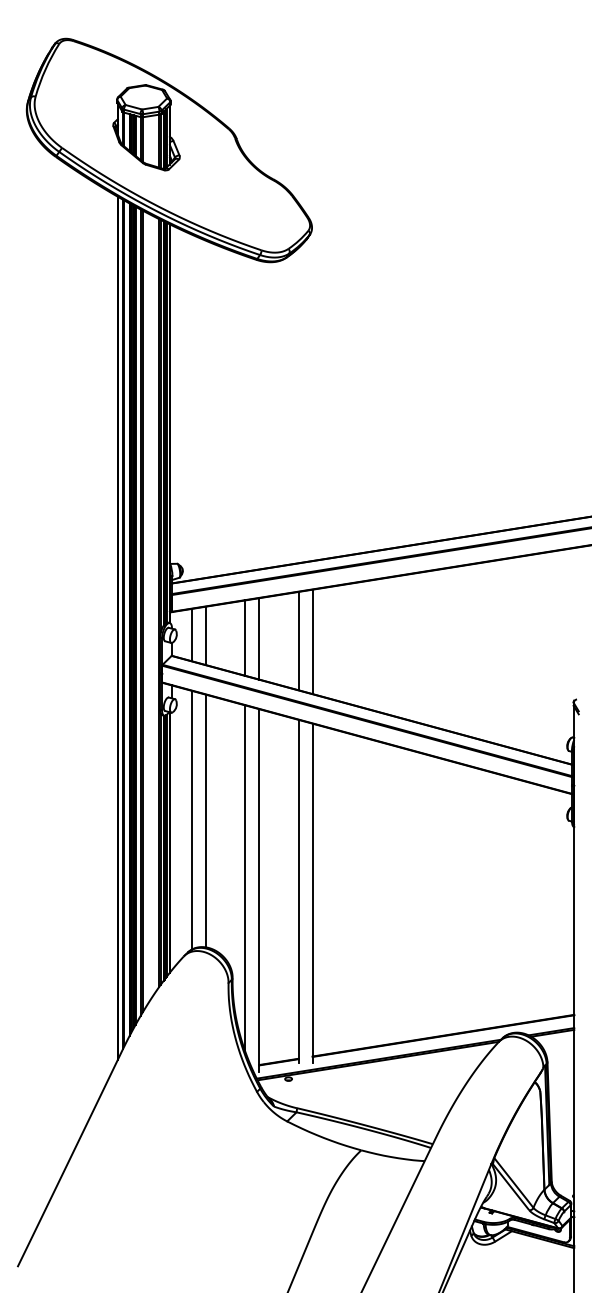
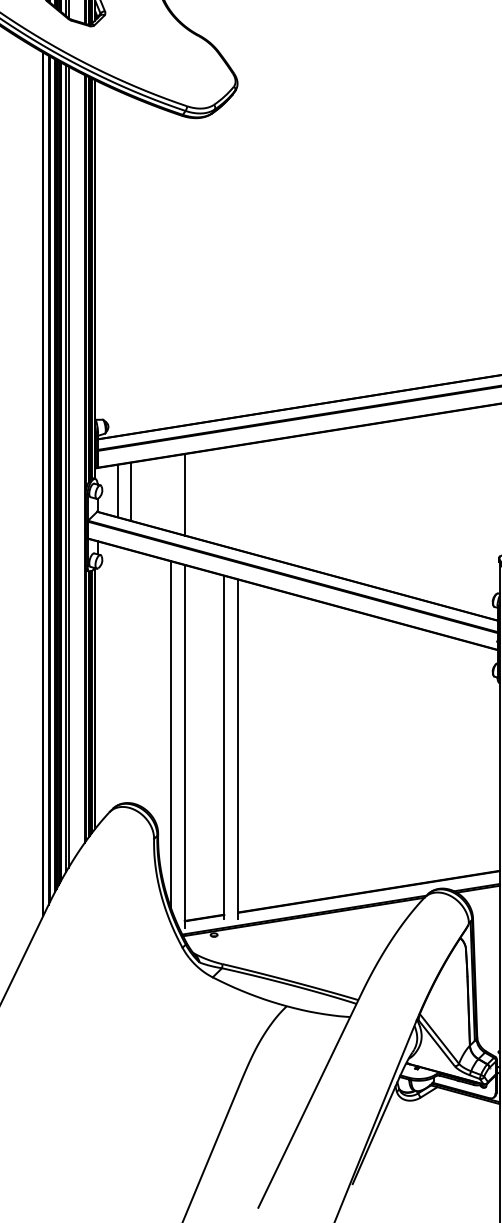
line: (245, 637) -> (171, 493), removed
line: (298, 640) -> (224, 496), removed
line: (312, 641) -> (238, 497), removed
line: (192, 819) -> (118, 675), removed
line: (205, 820) -> (131, 676), removed

